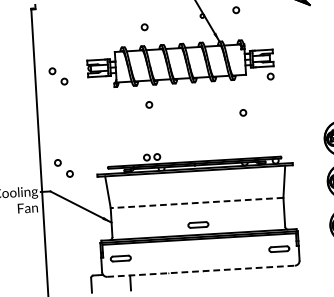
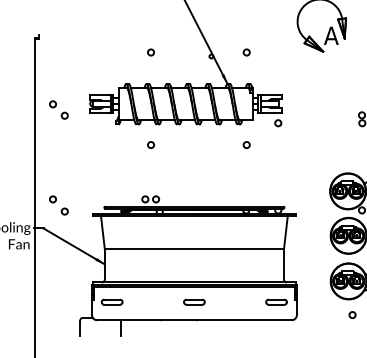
circle: (144, 27) -> (150, 52), moved
circle: (243, 112) -> (246, 144), moved
line: (197, 203) -> (194, 249), dashed -> solid
part: (198, 224) -> (194, 301), moved
line: (201, 271) -> (194, 320), dashed -> solid

